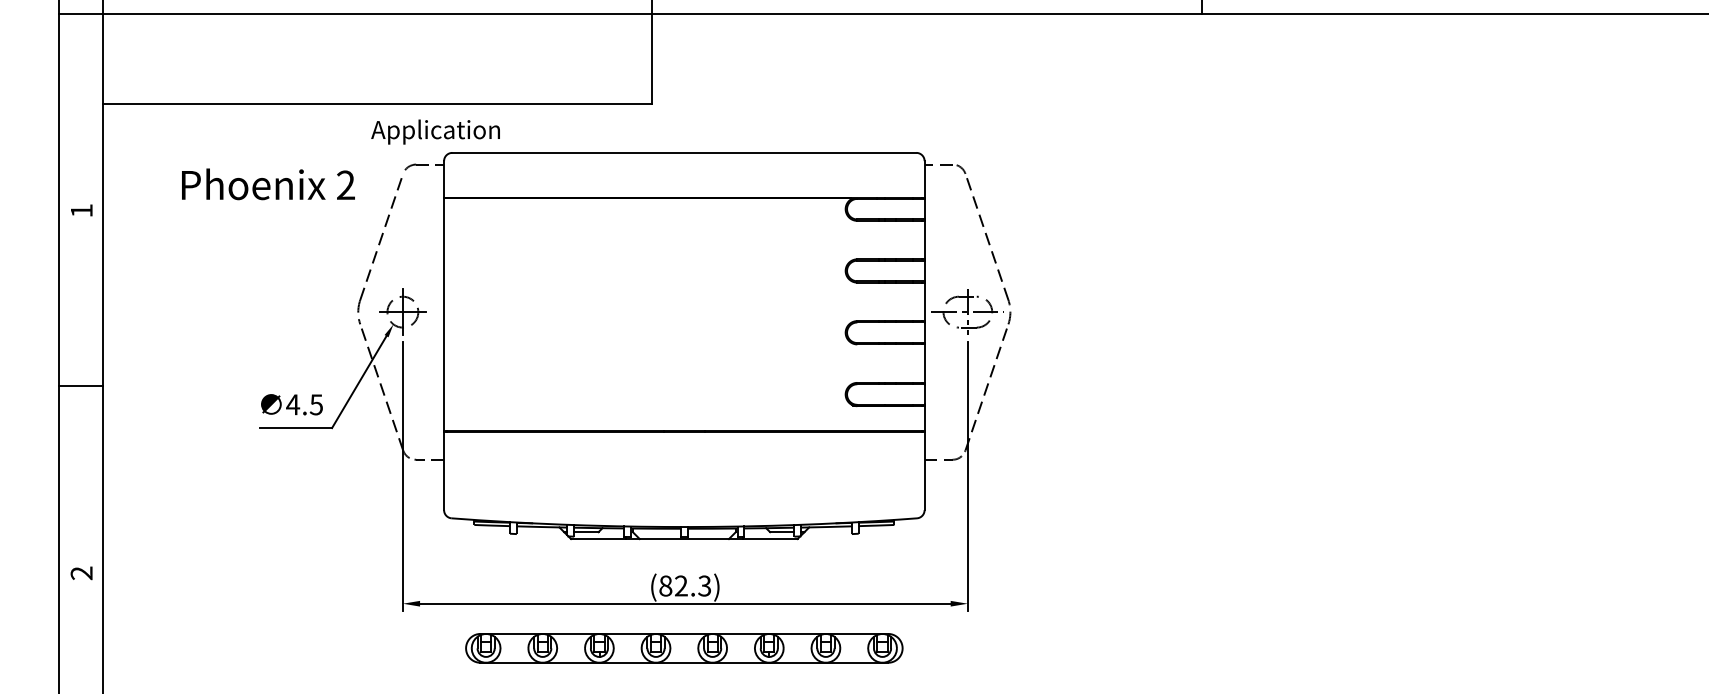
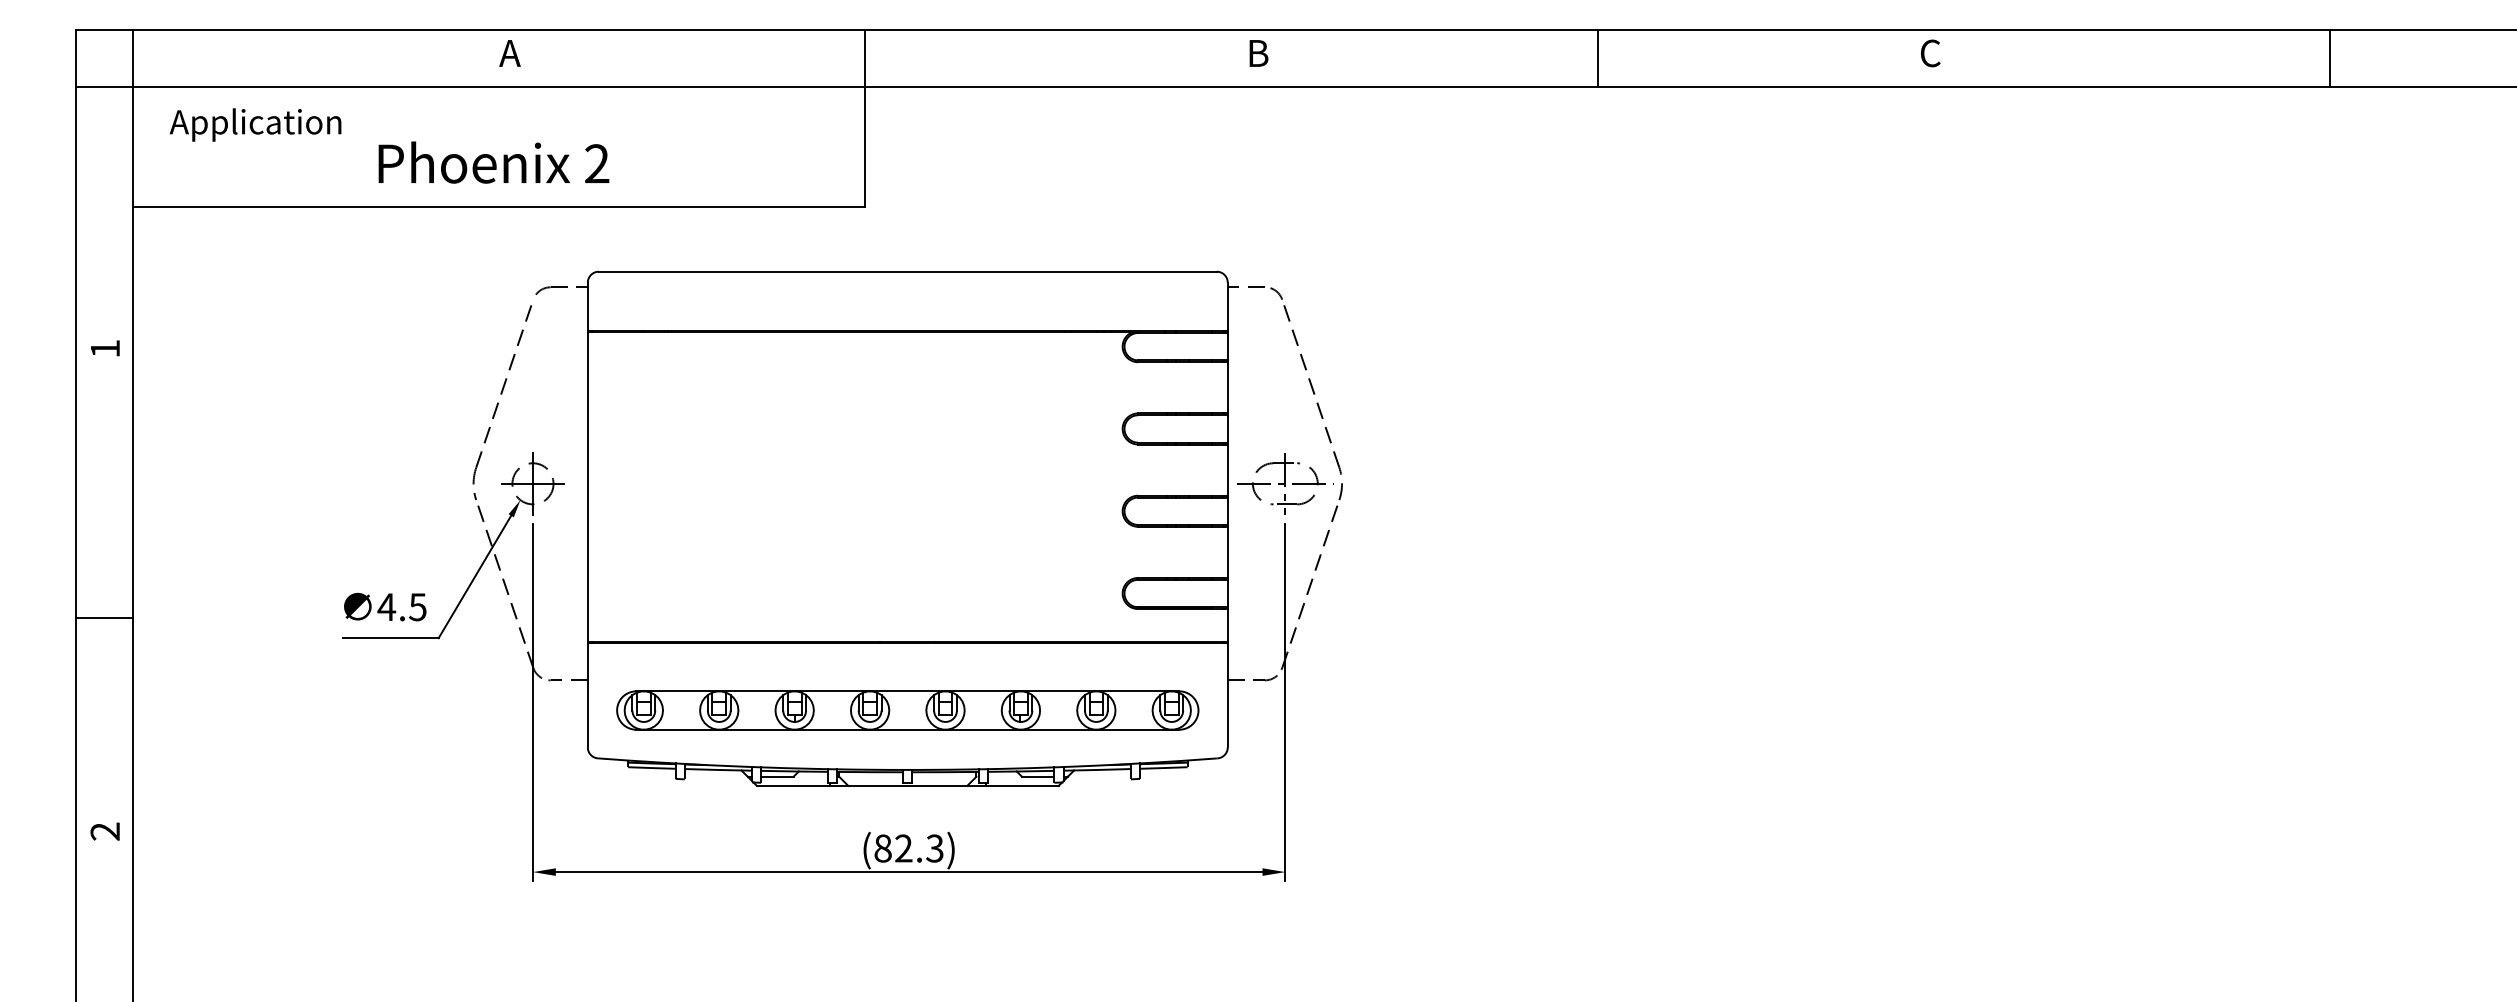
text: (435, 131) -> (255, 124), moved
text: (268, 184) -> (493, 162), moved
line: (80, 386) -> (103, 618), moved
part: (684, 648) -> (907, 710), moved

